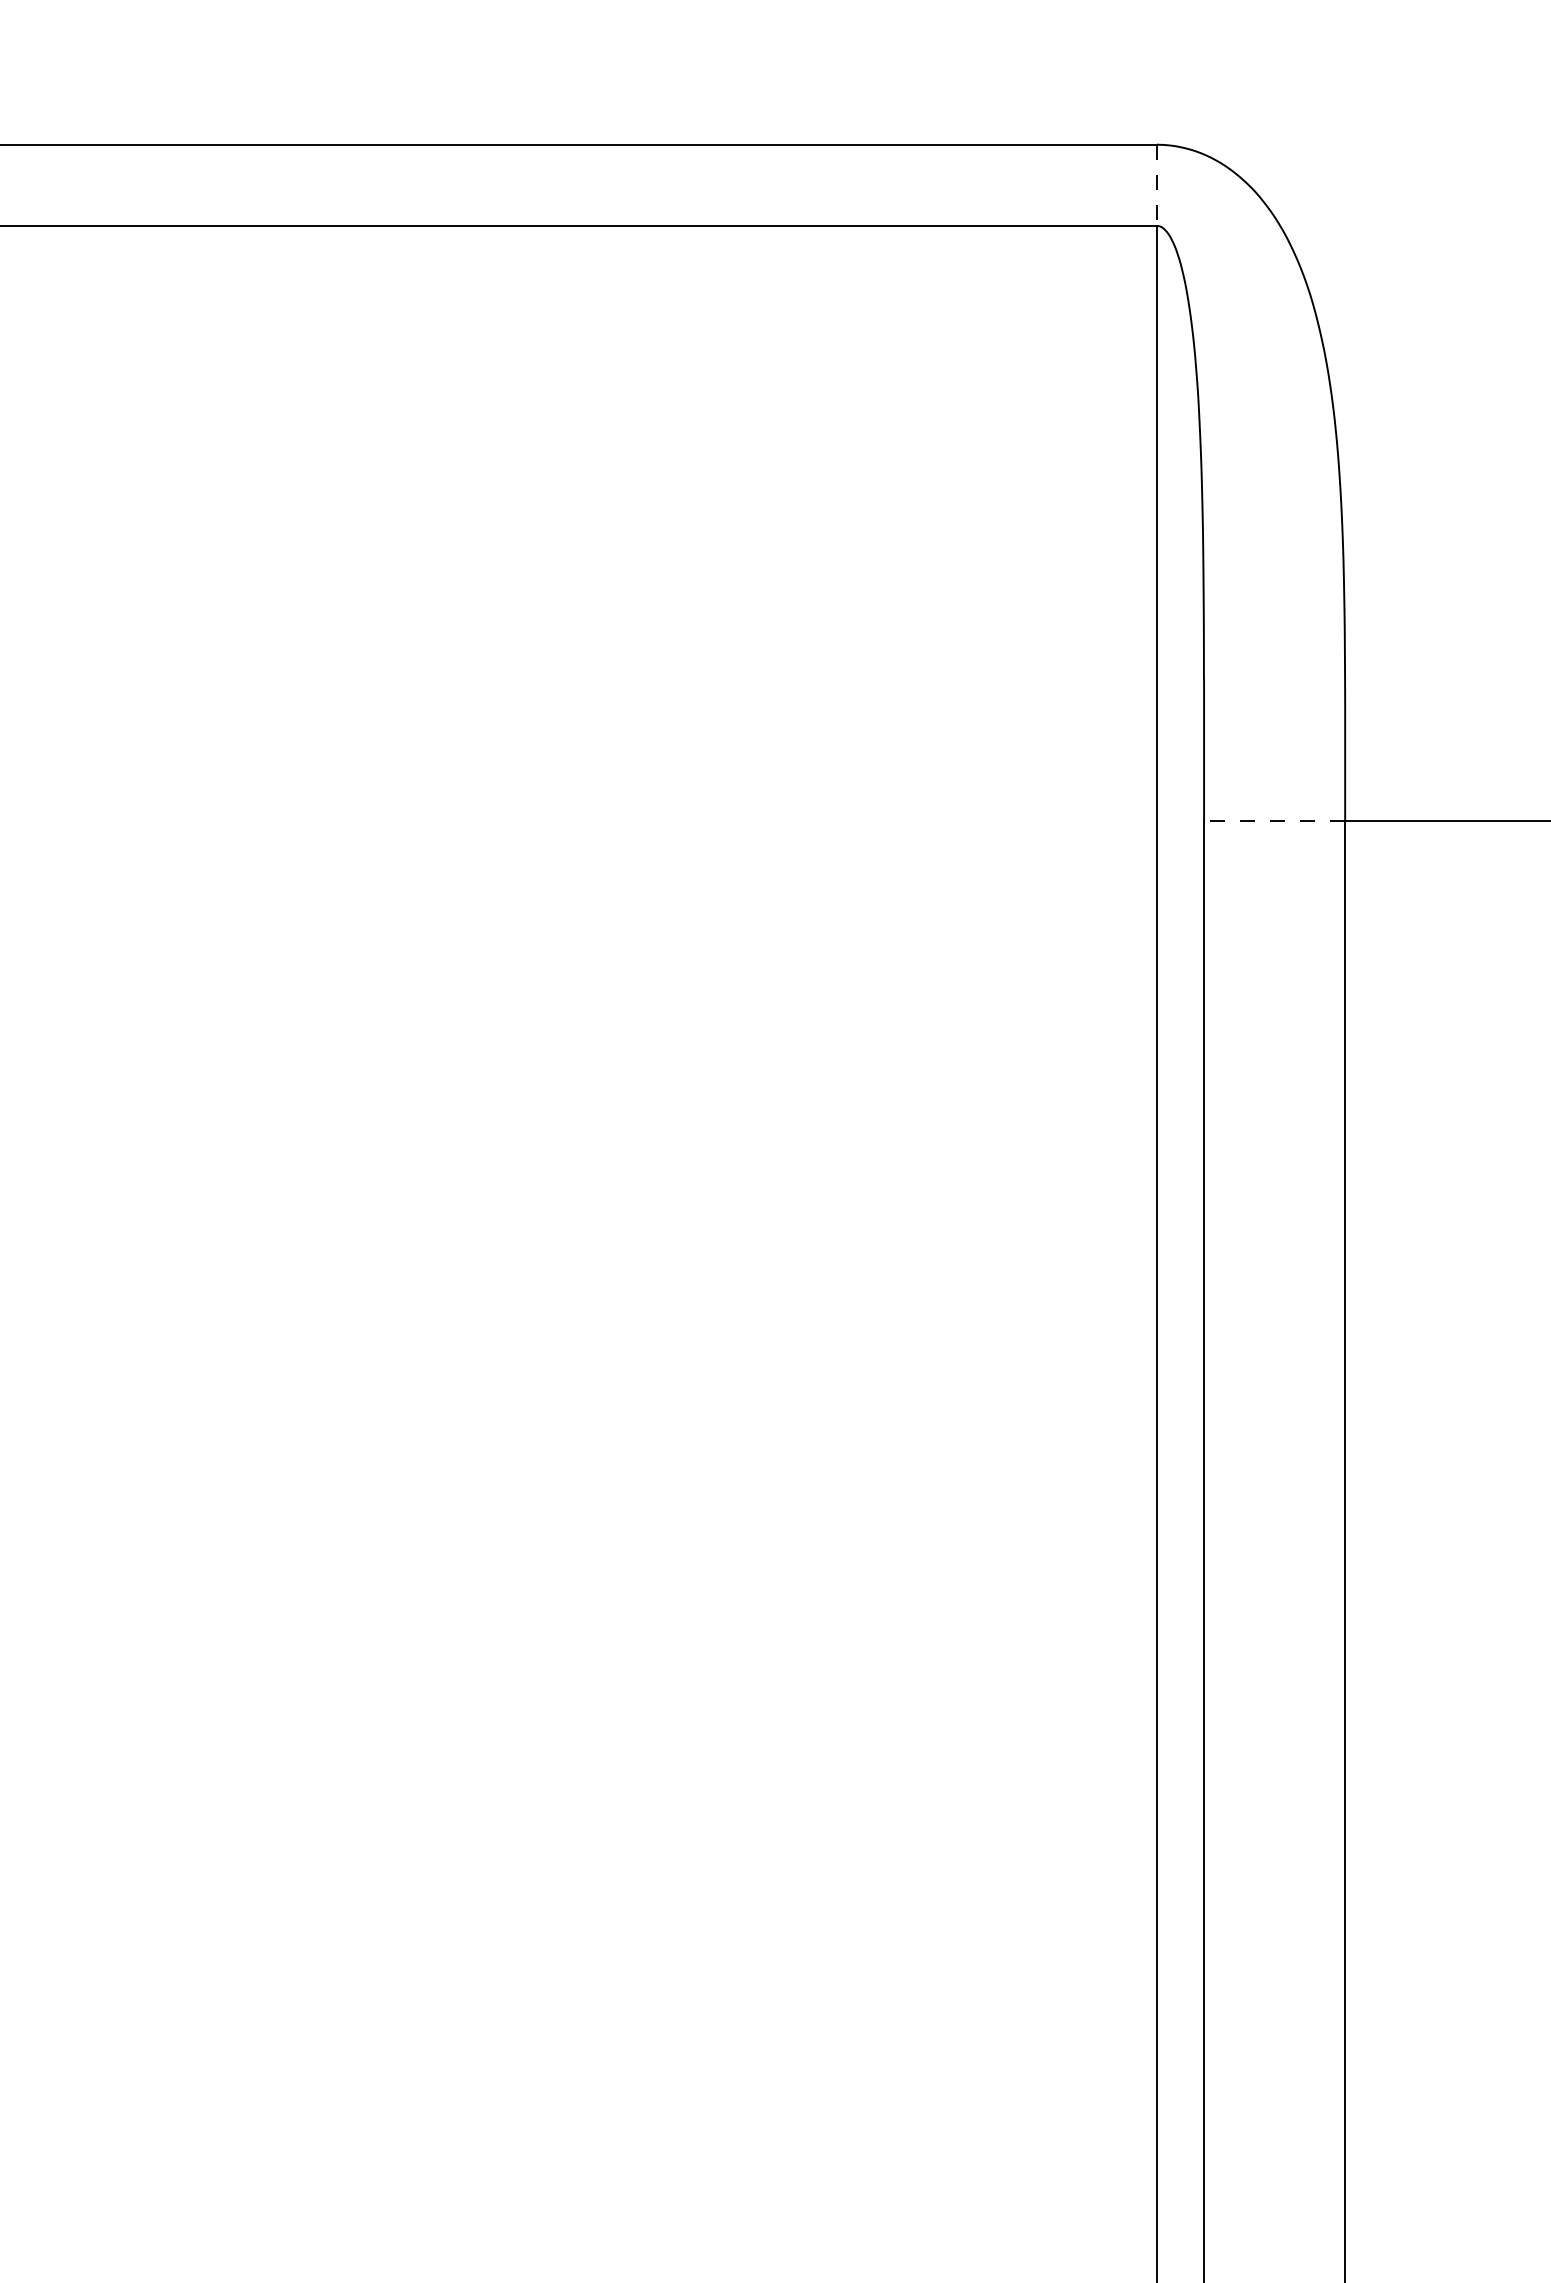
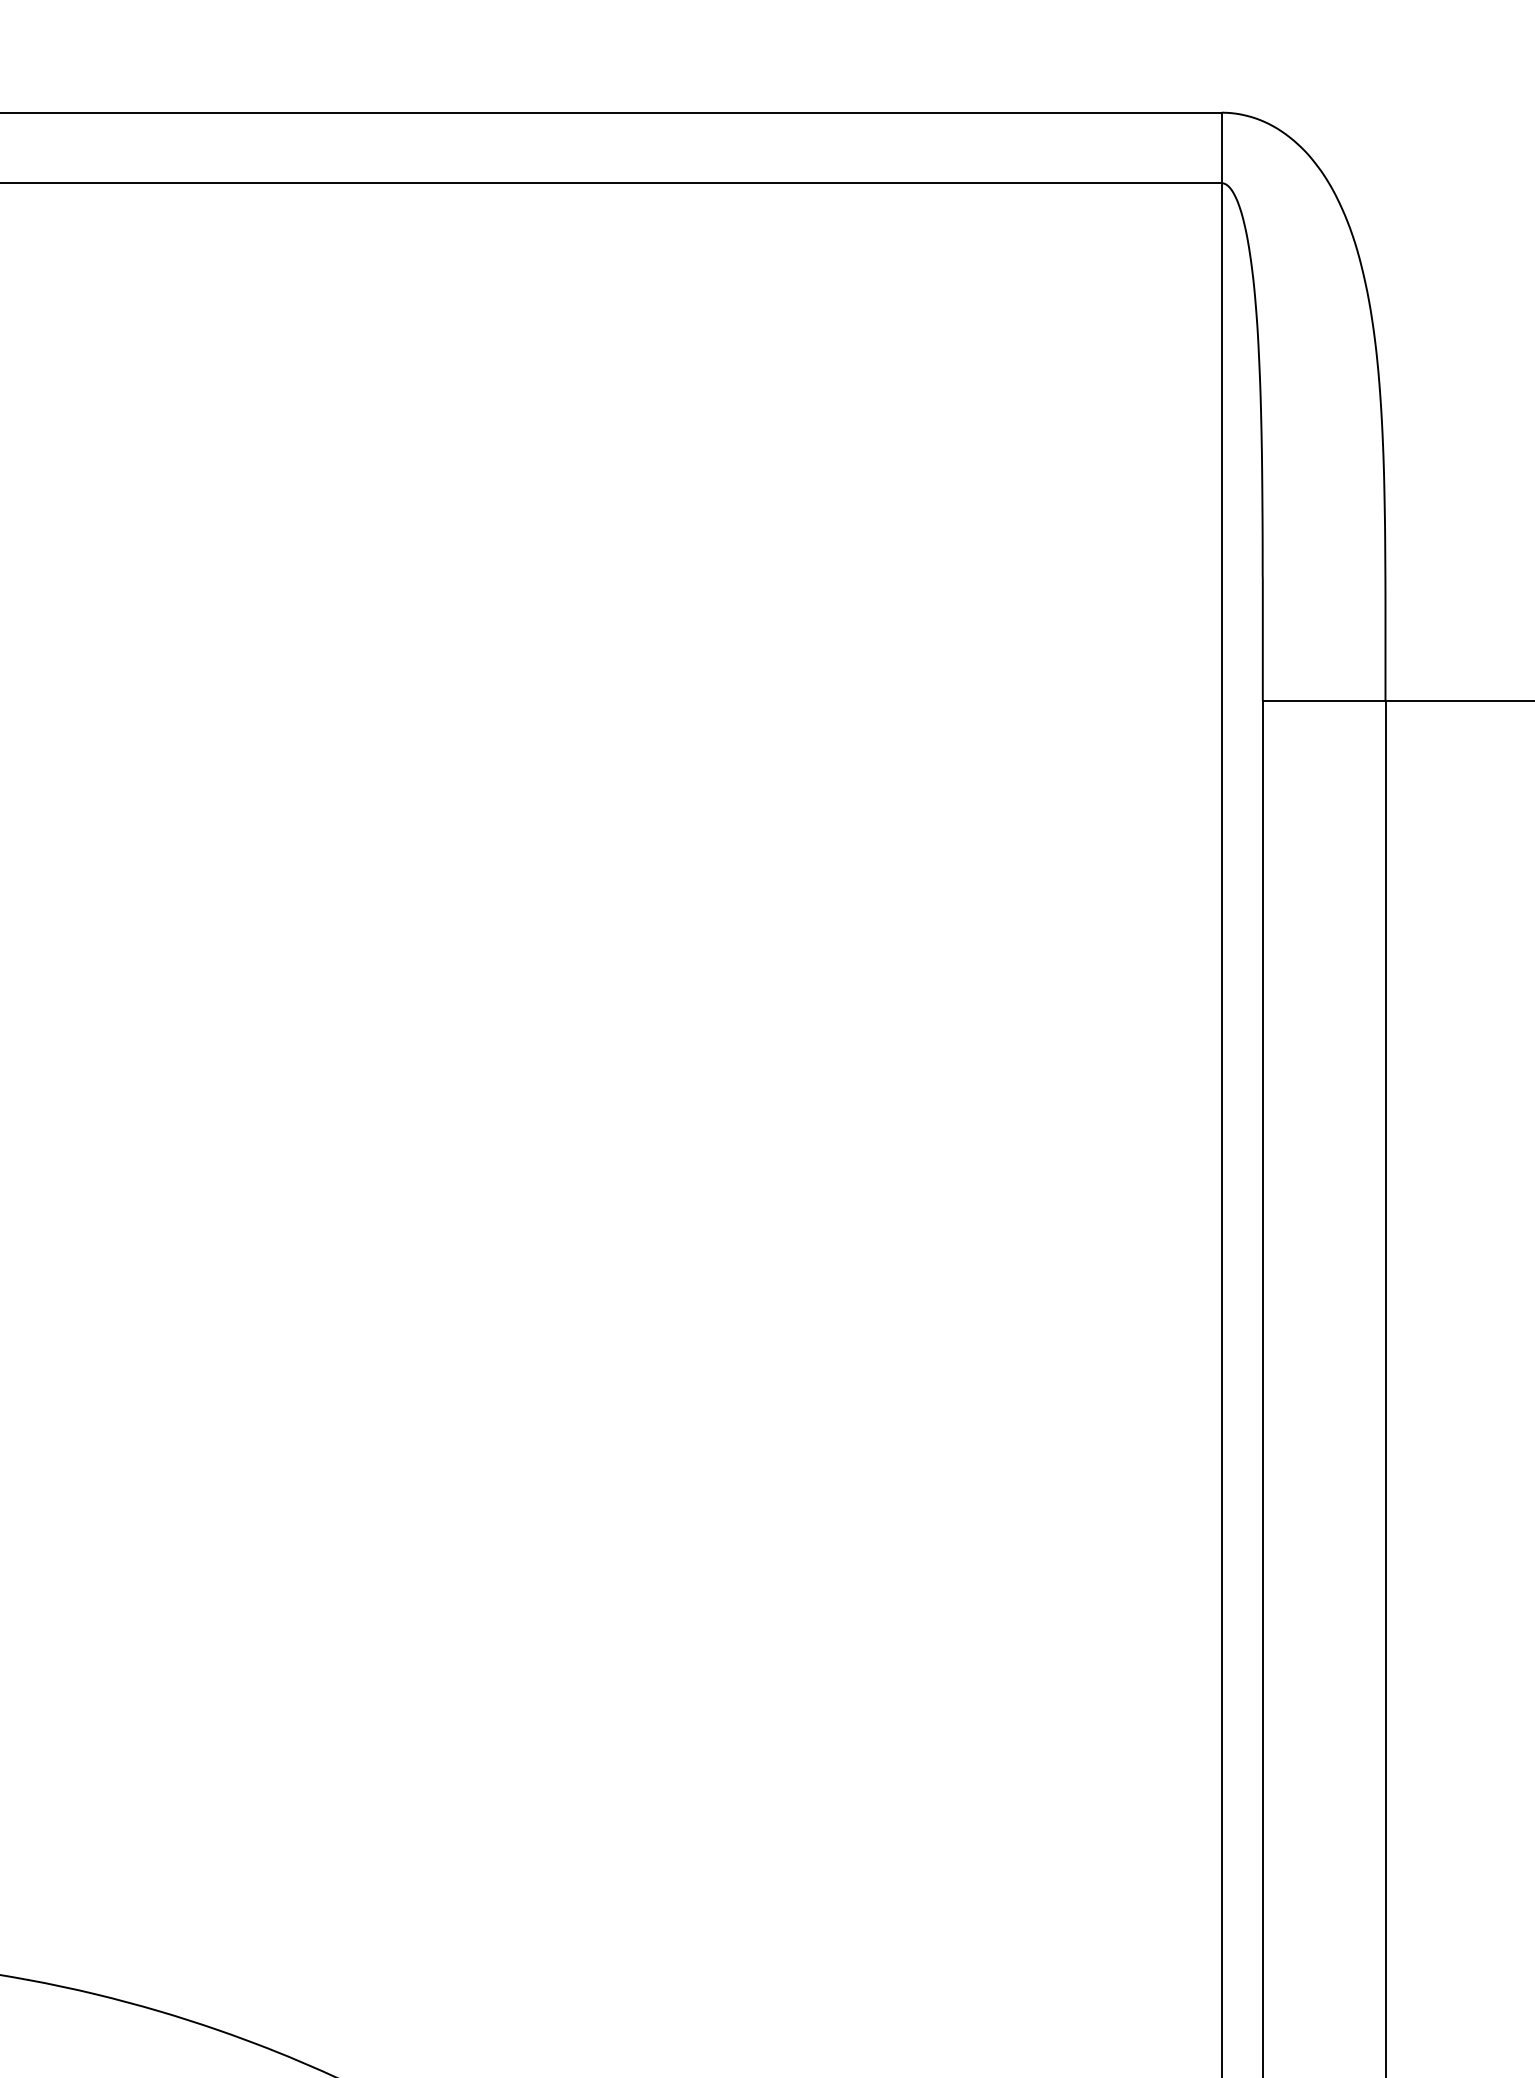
line: (1156, 185) -> (1221, 148), dashed -> solid
line: (1273, 820) -> (1323, 700), dashed -> solid

